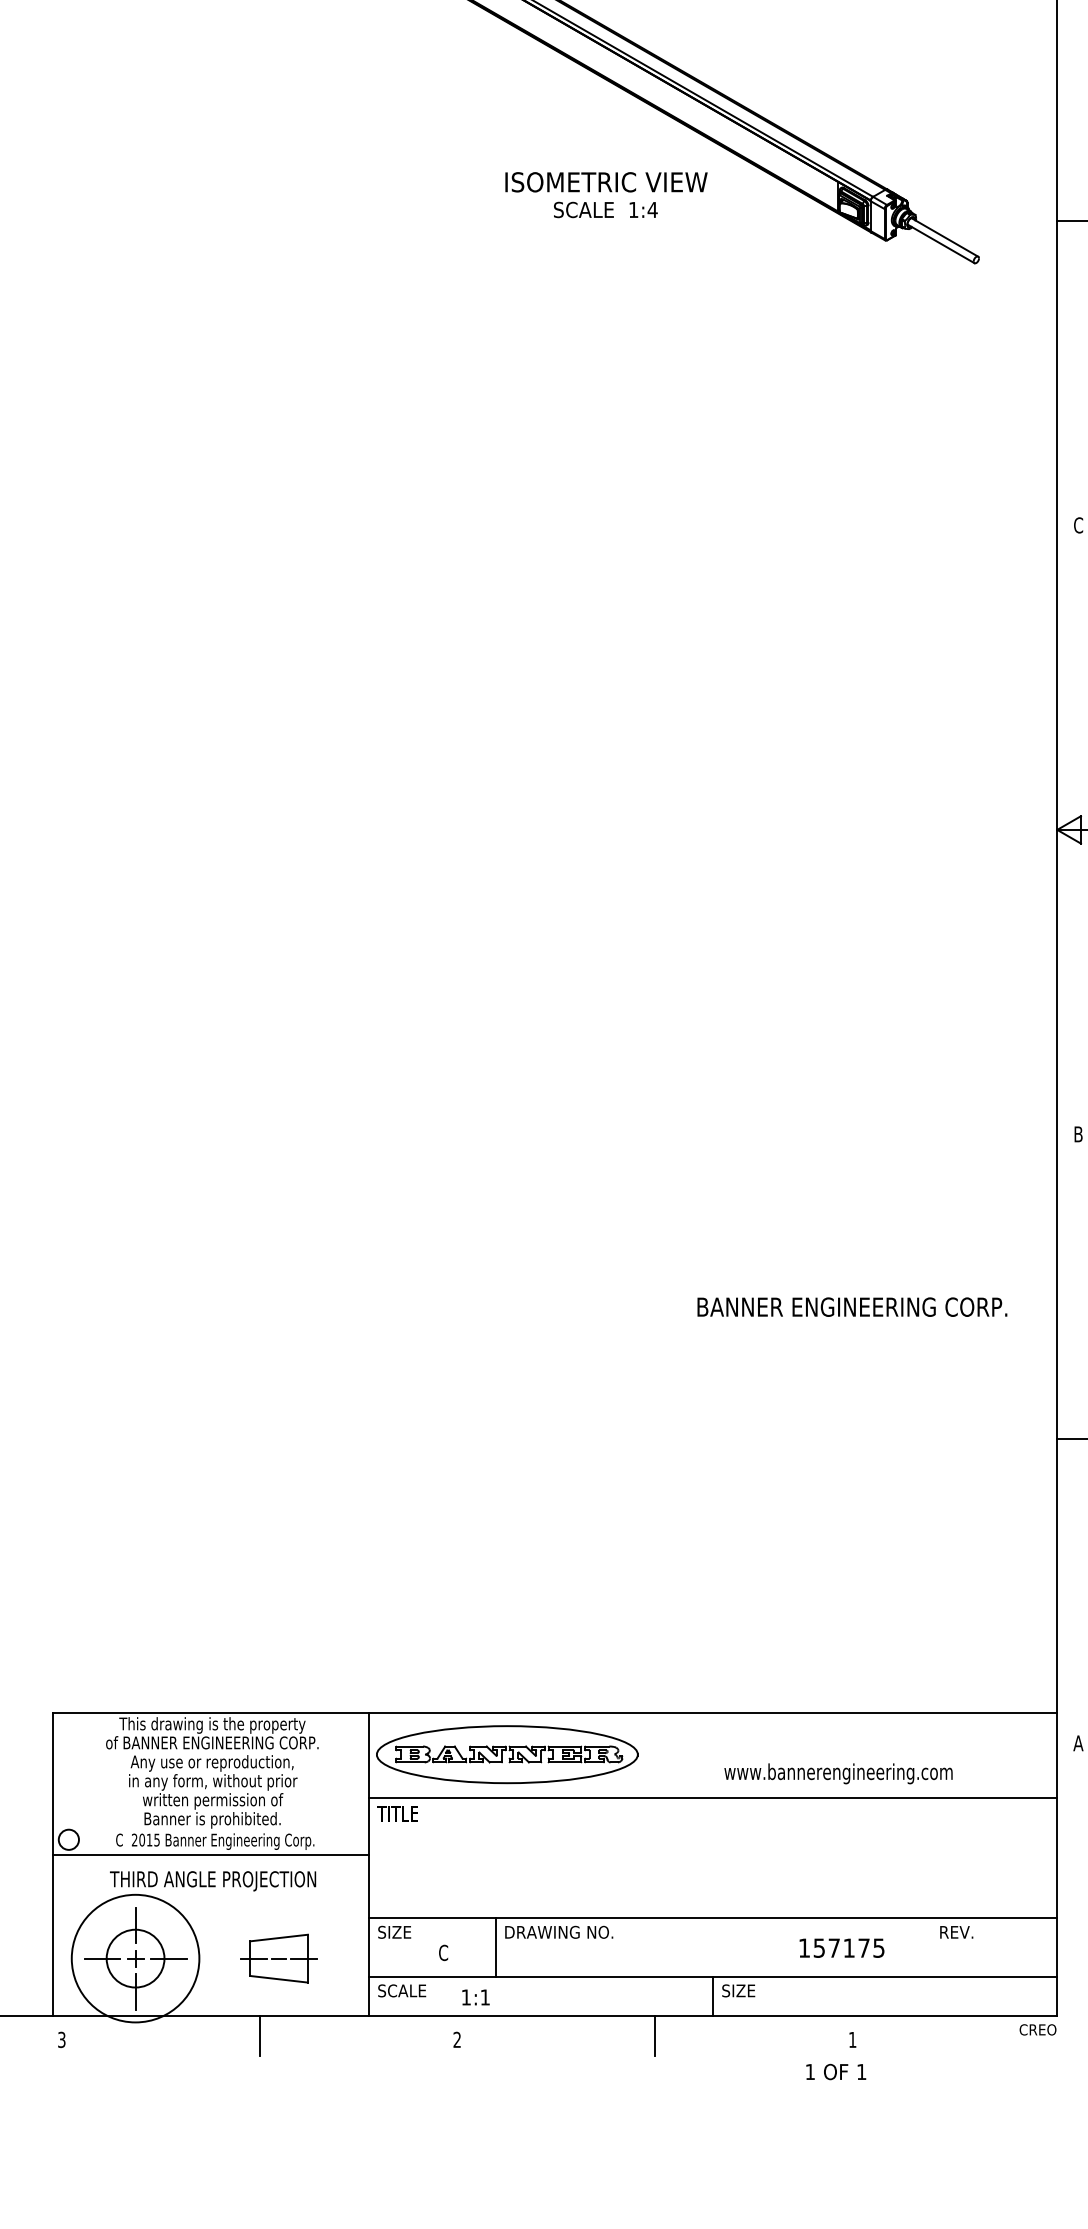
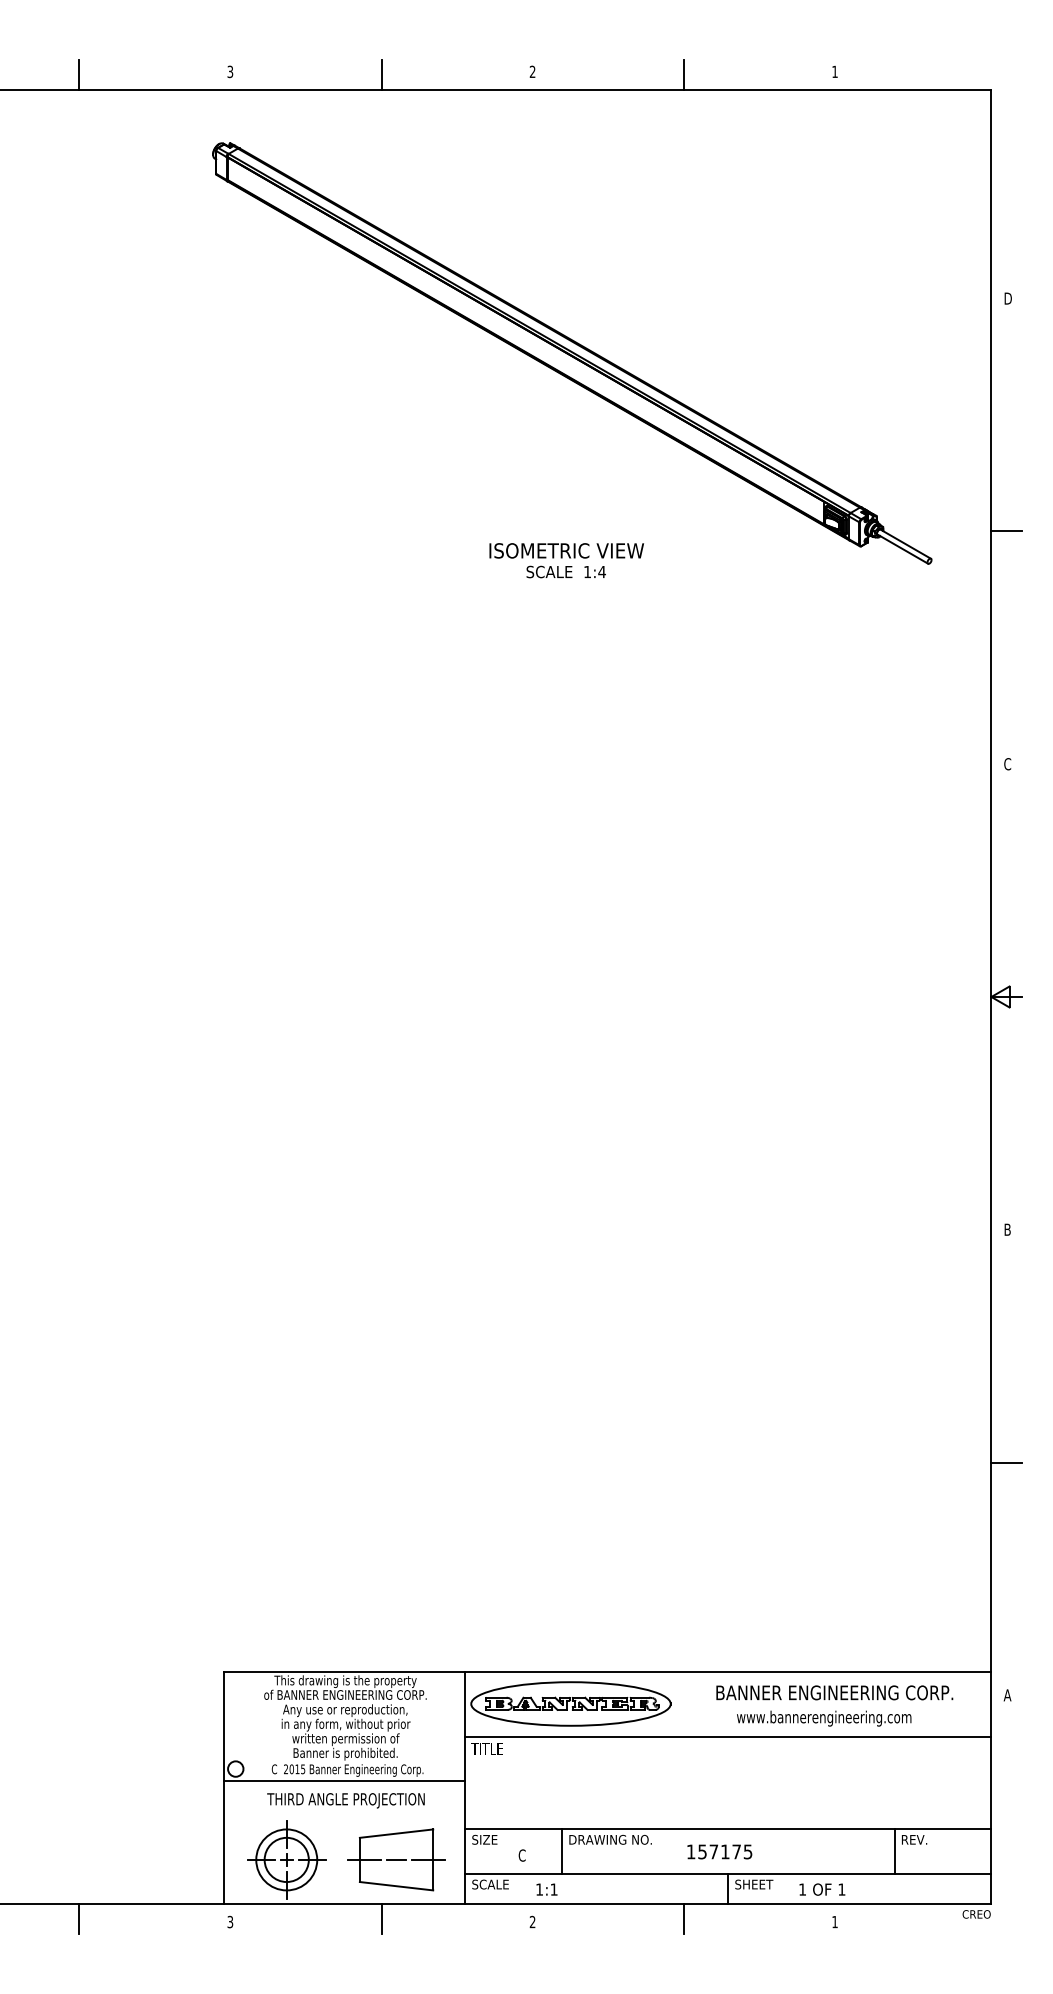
text: (606, 194) -> (566, 560), moved
text: (852, 1306) -> (834, 1692), moved
line: (930, 1946) -> (894, 1850), added
text: (841, 1947) -> (719, 1851), moved
circle: (135, 1958) -> (286, 1859), size x0.62
part: (279, 1958) -> (396, 1859), size x1.67
text: (752, 1990) -> (758, 1884), SIZE -> SHEET
text: (836, 2071) -> (822, 1889), moved

